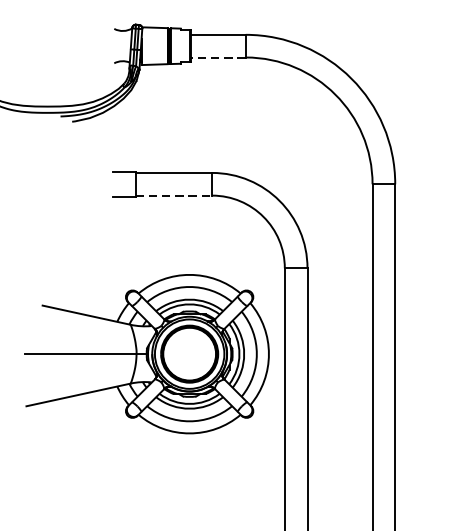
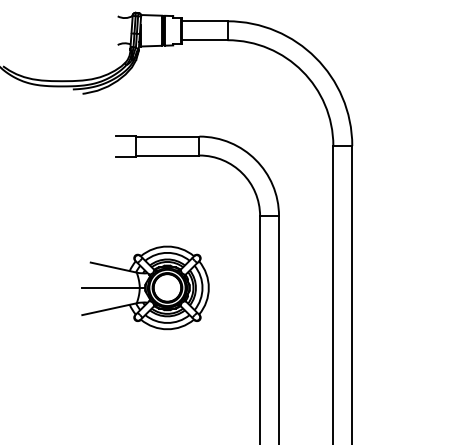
line: (218, 57) -> (204, 40), dashed -> solid
line: (173, 195) -> (167, 155), dashed -> solid
part: (147, 353) -> (145, 287), size x0.62

